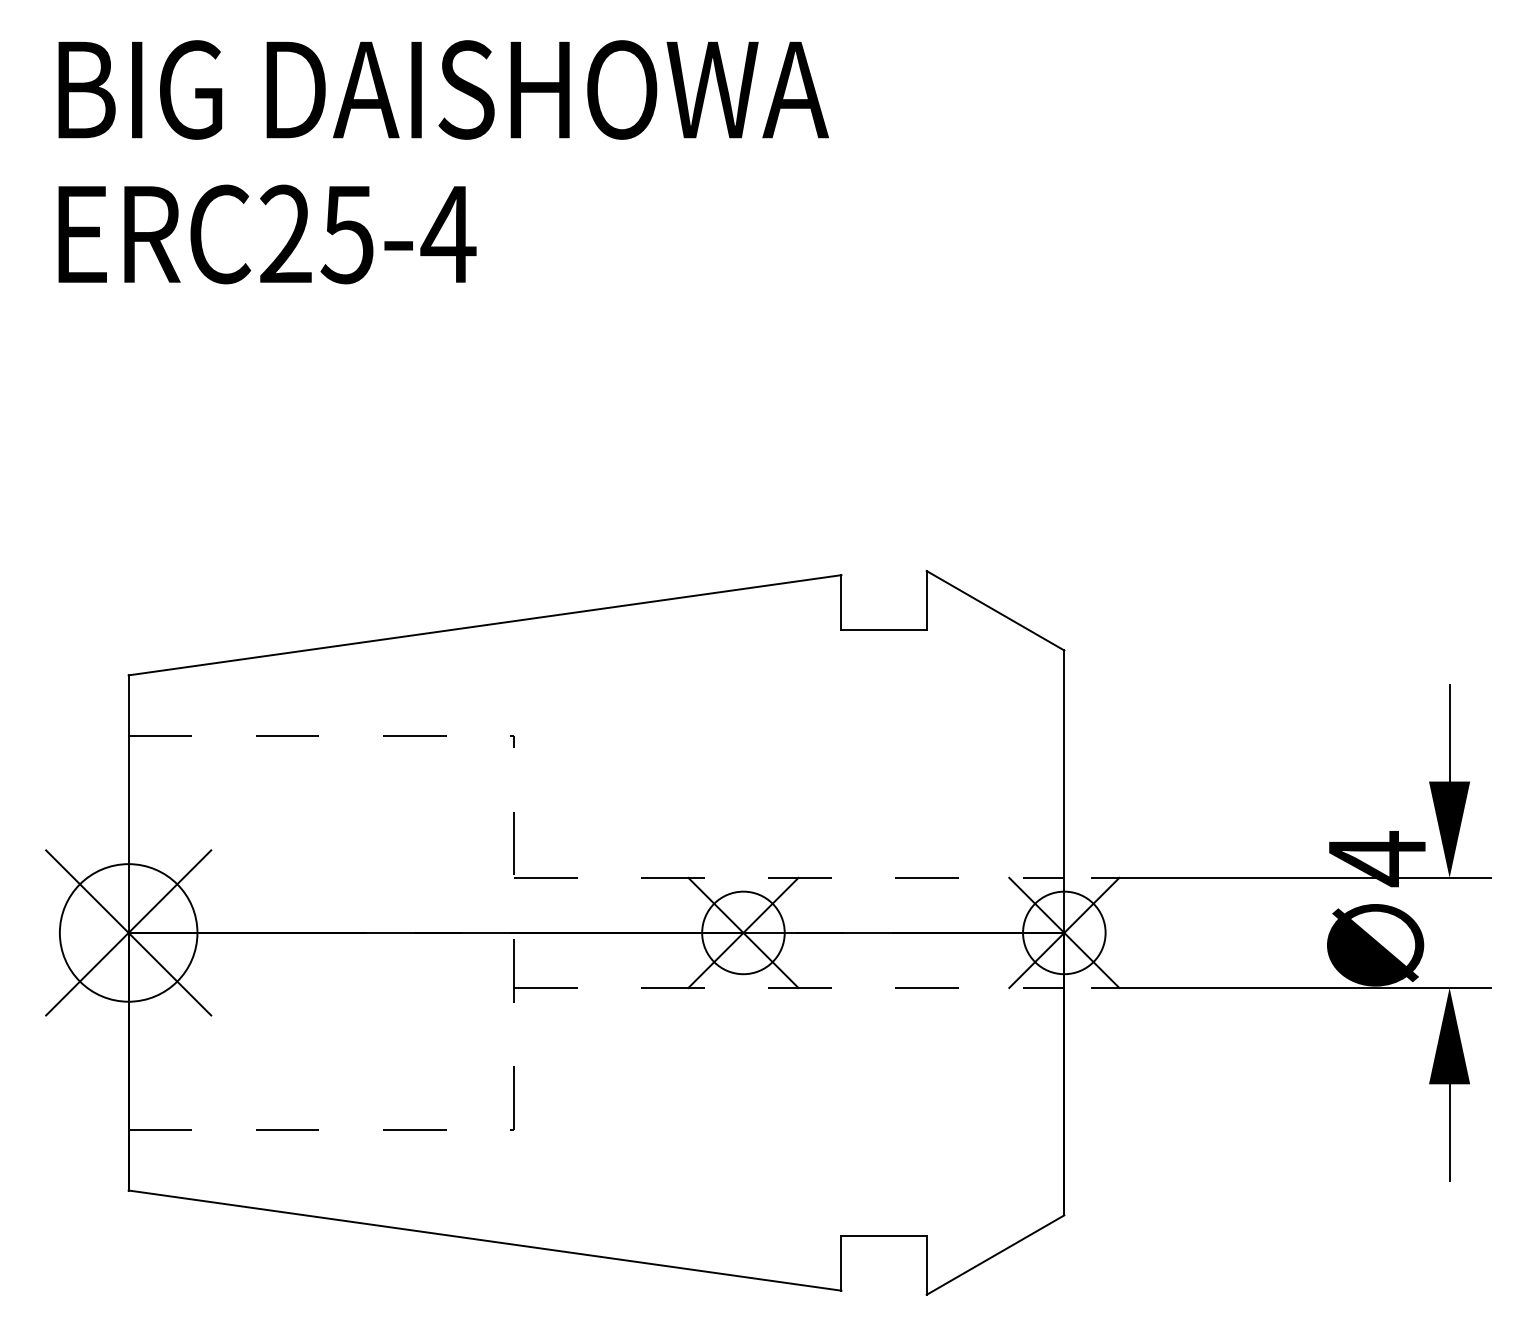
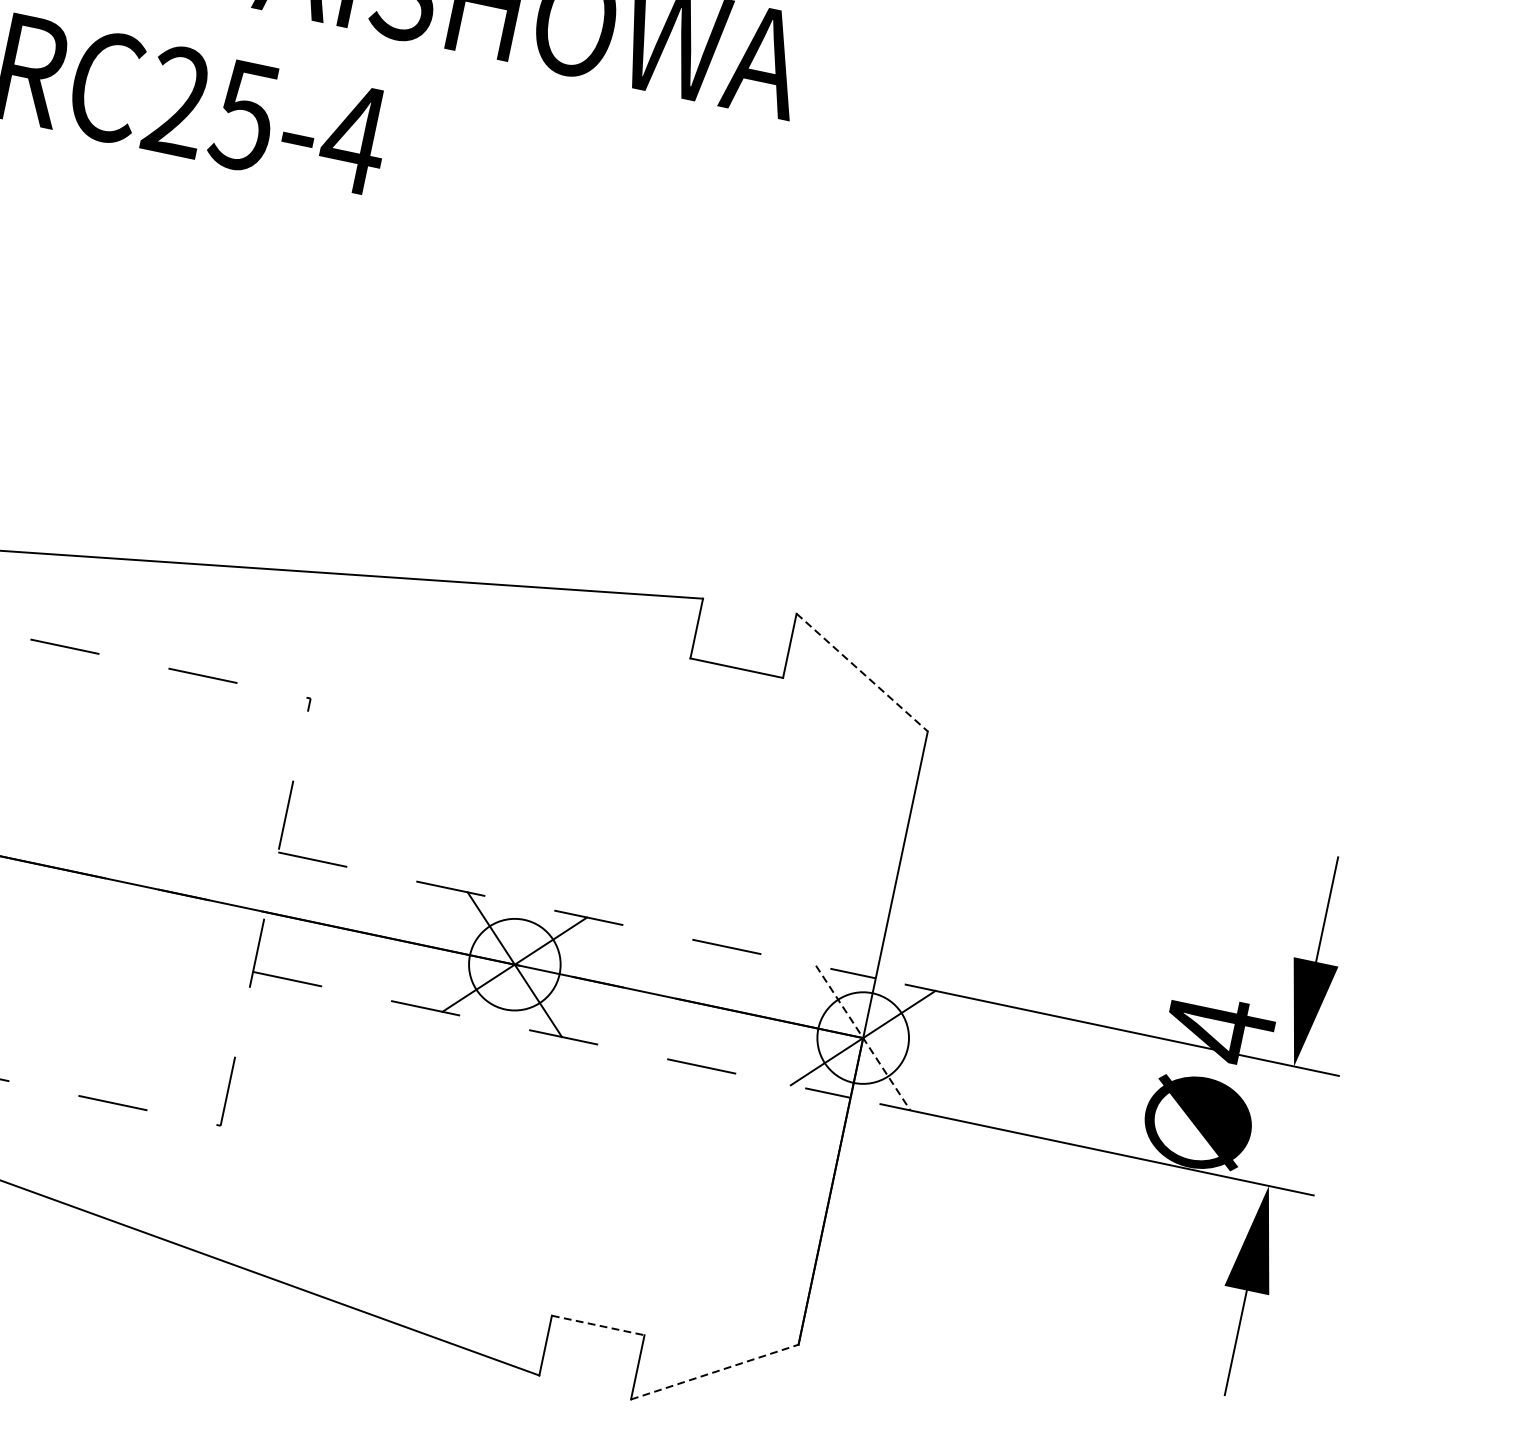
line: (995, 611) -> (862, 673), solid -> dashed
line: (1064, 932) -> (863, 1037), solid -> dashed
line: (884, 1235) -> (598, 1325), solid -> dashed
line: (995, 1254) -> (714, 1371), solid -> dashed

